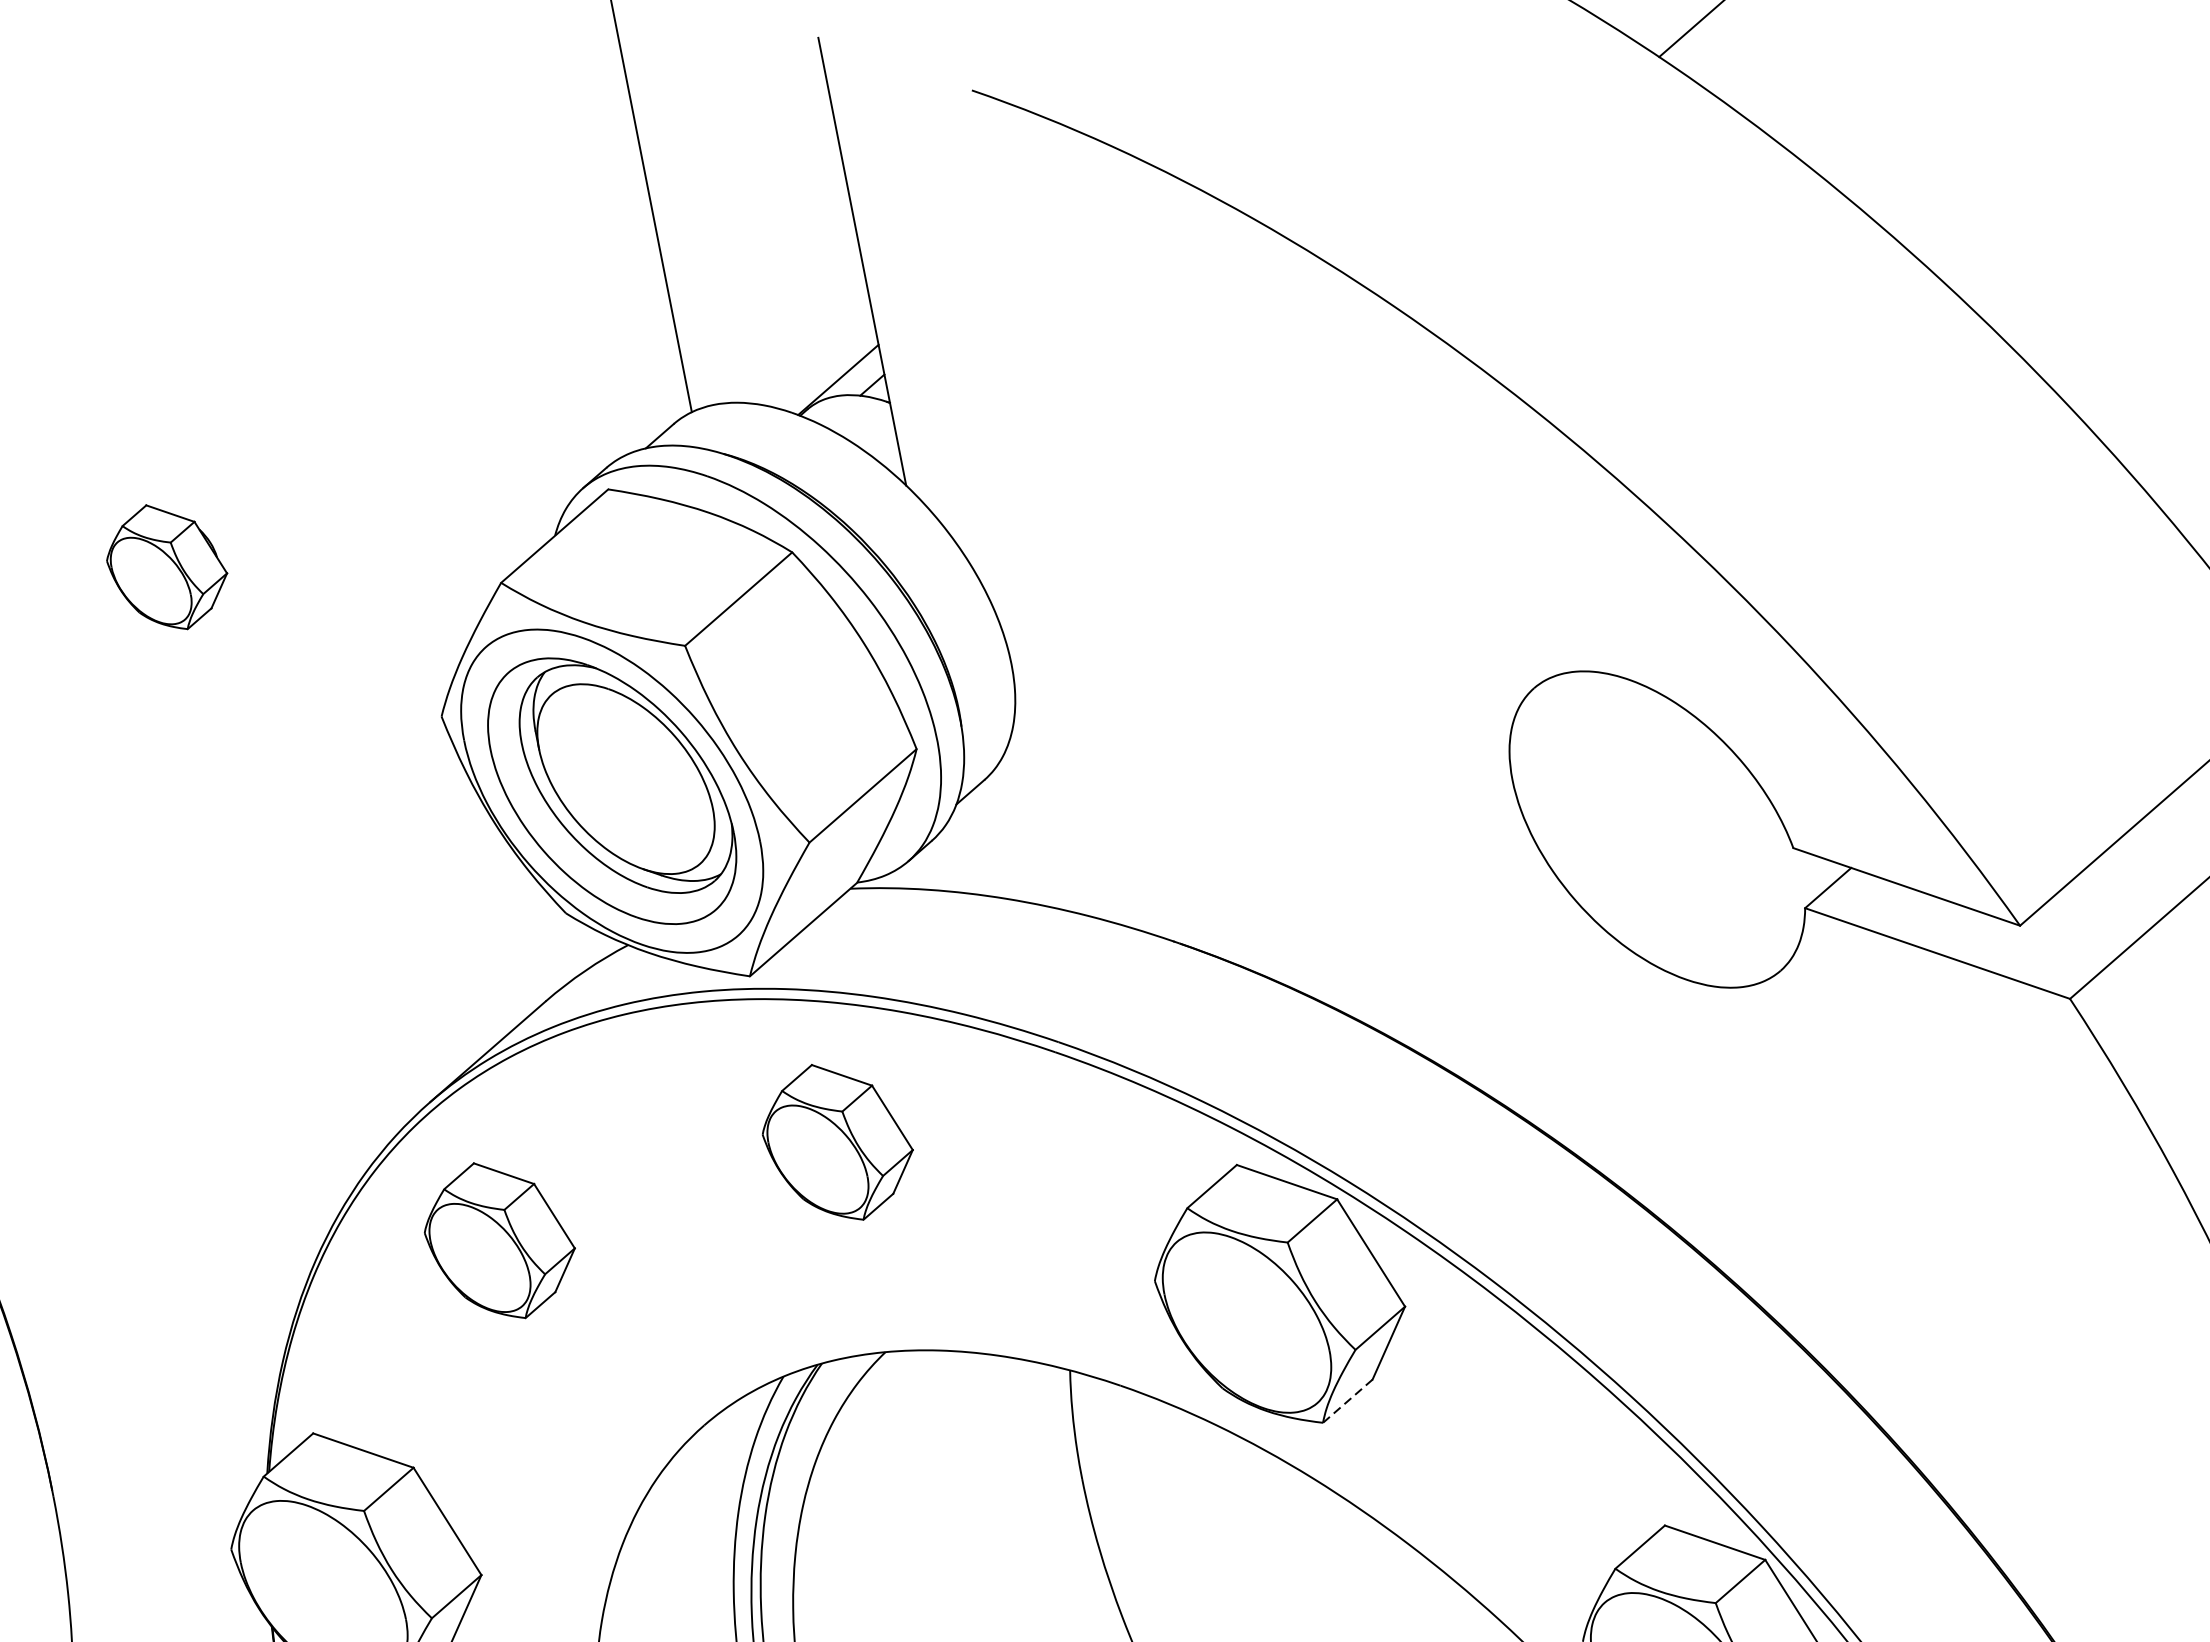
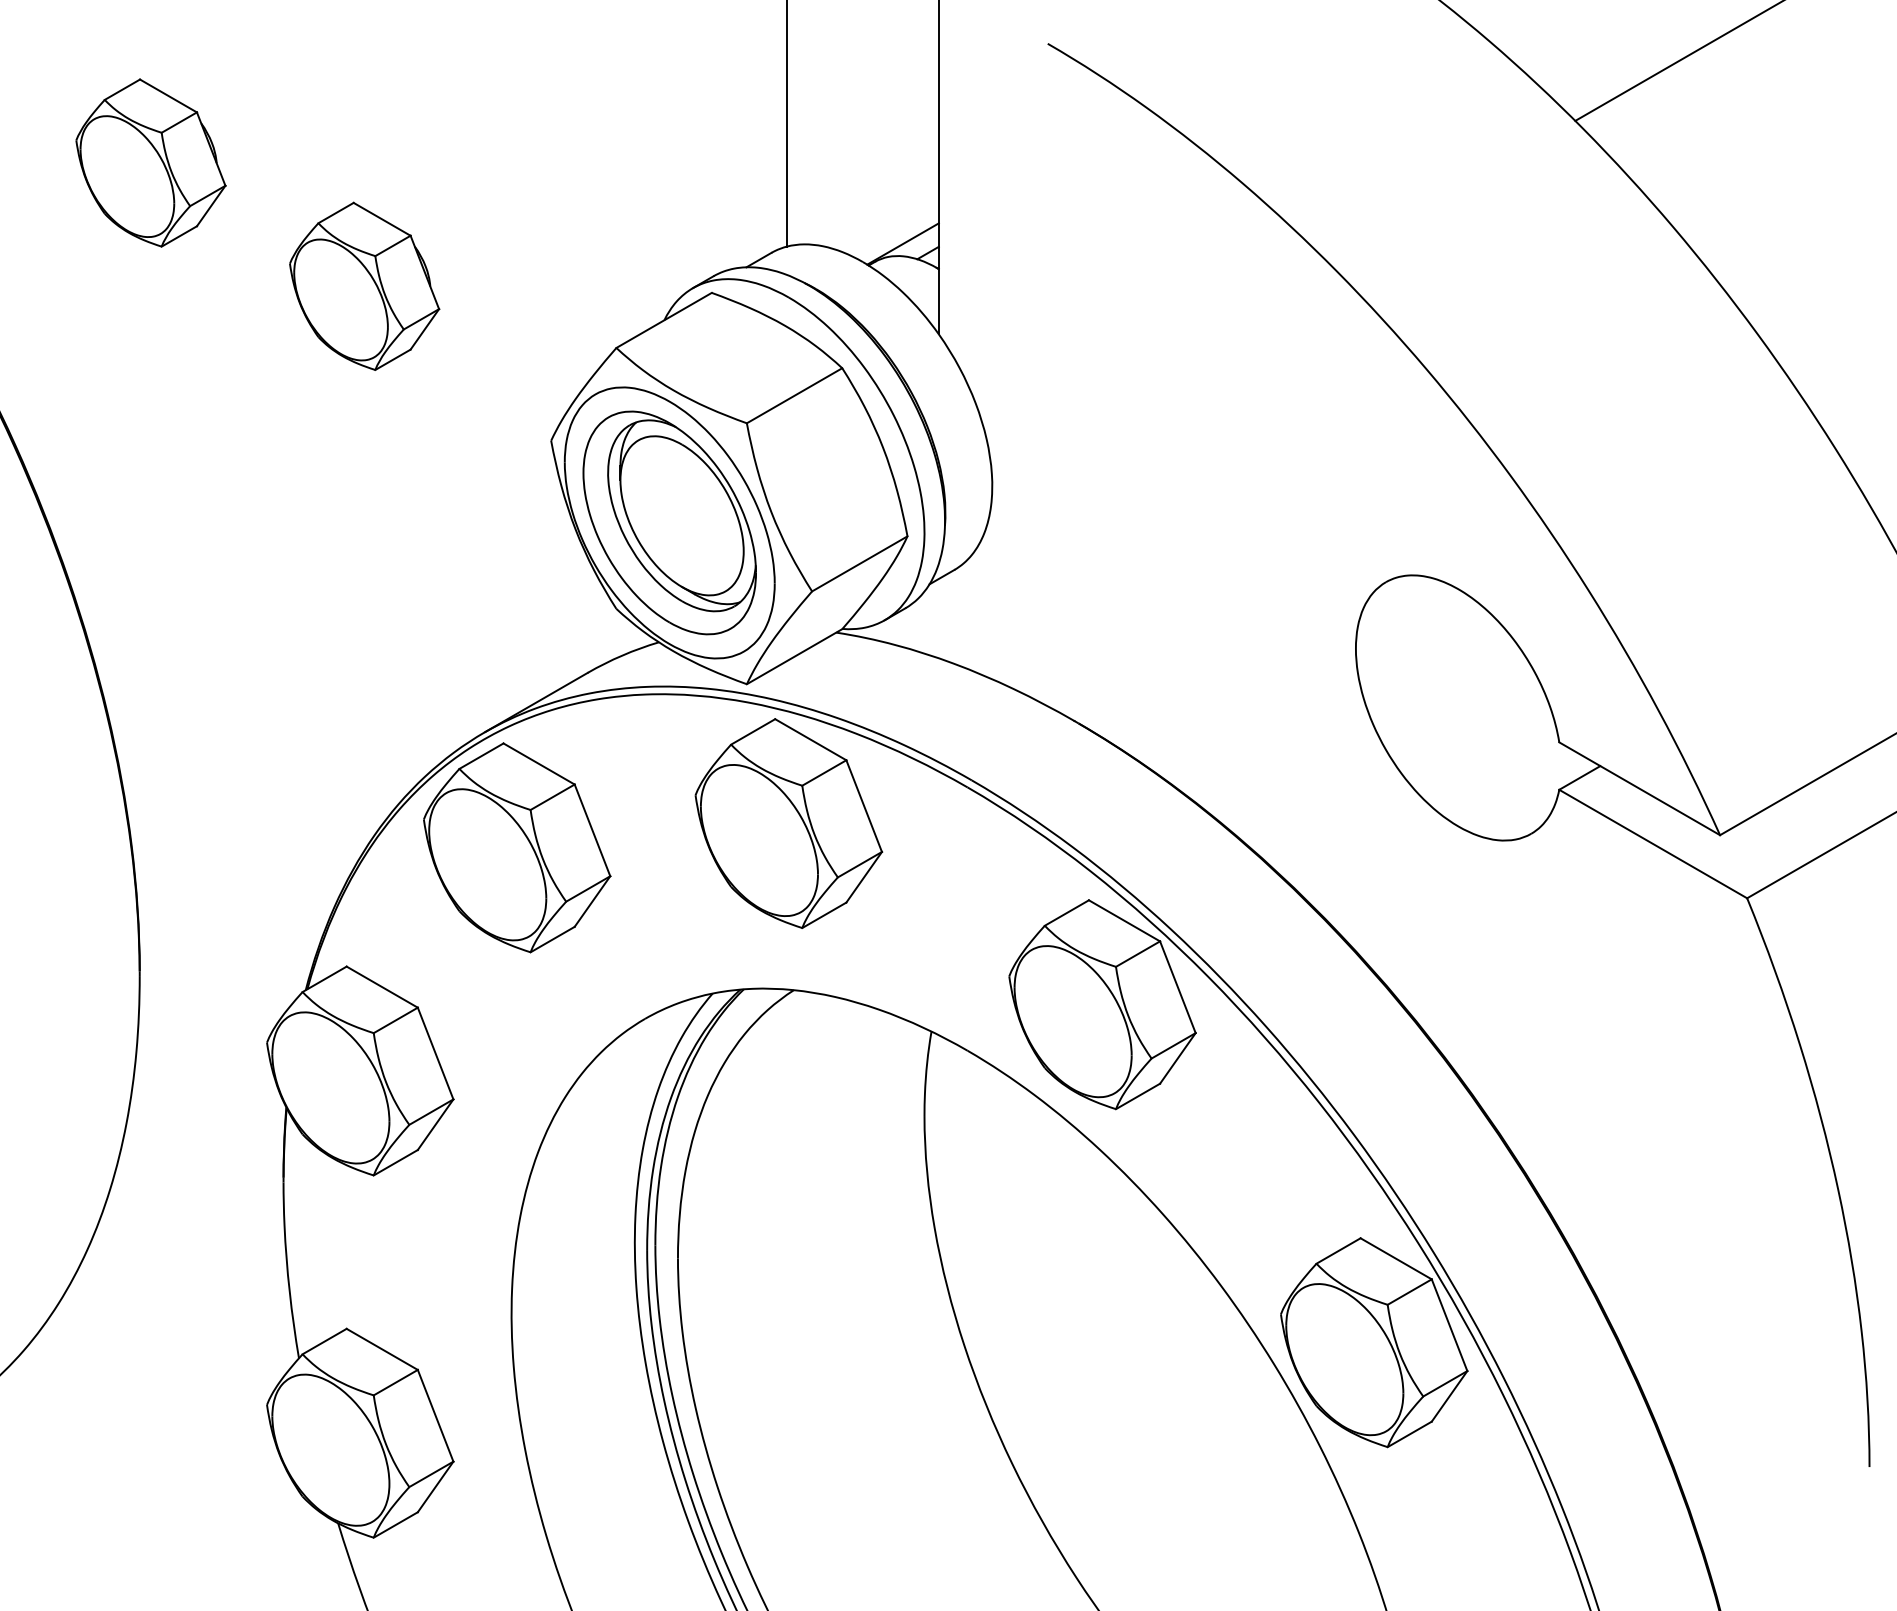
part: (166, 566) -> (364, 285), size x1.67
part: (837, 1142) -> (788, 823), size x1.67
part: (499, 1240) -> (517, 847), size x1.67
line: (1348, 1401) -> (1138, 1096), dashed -> solid

